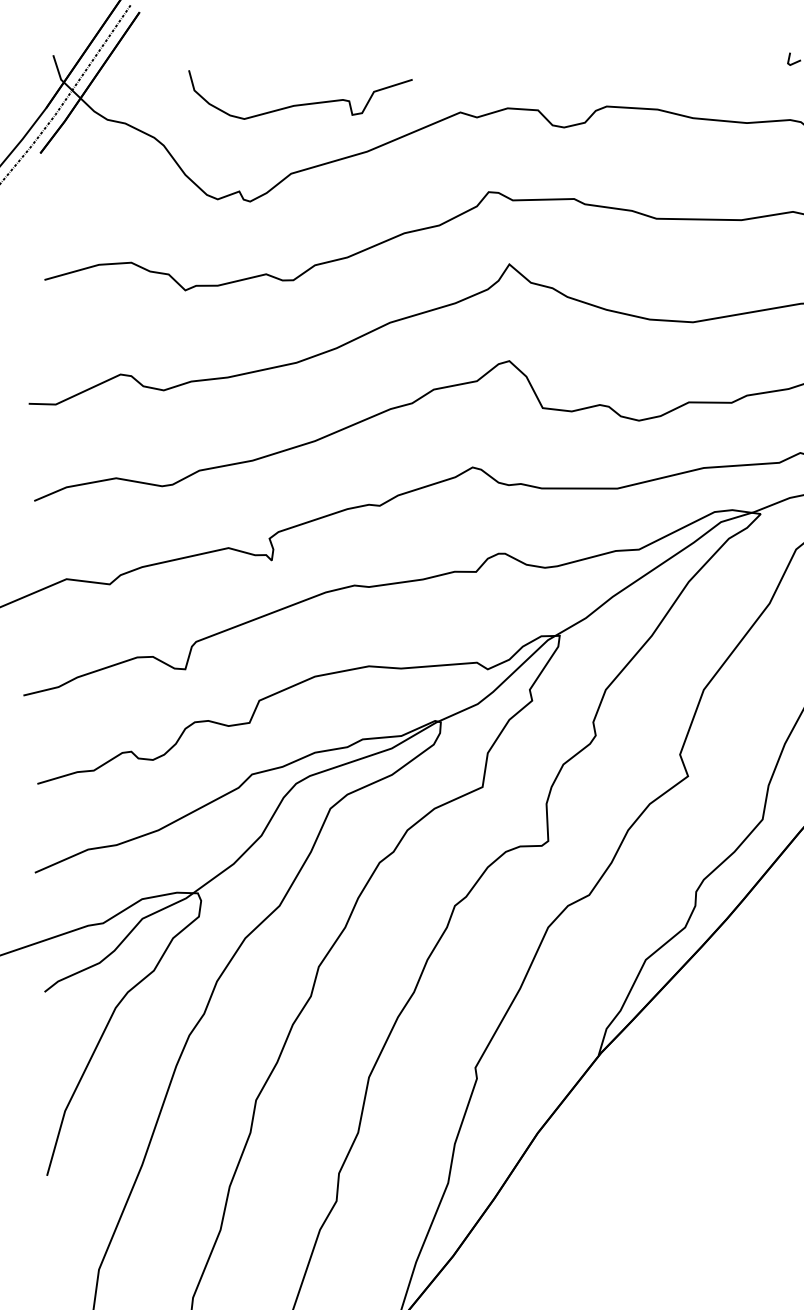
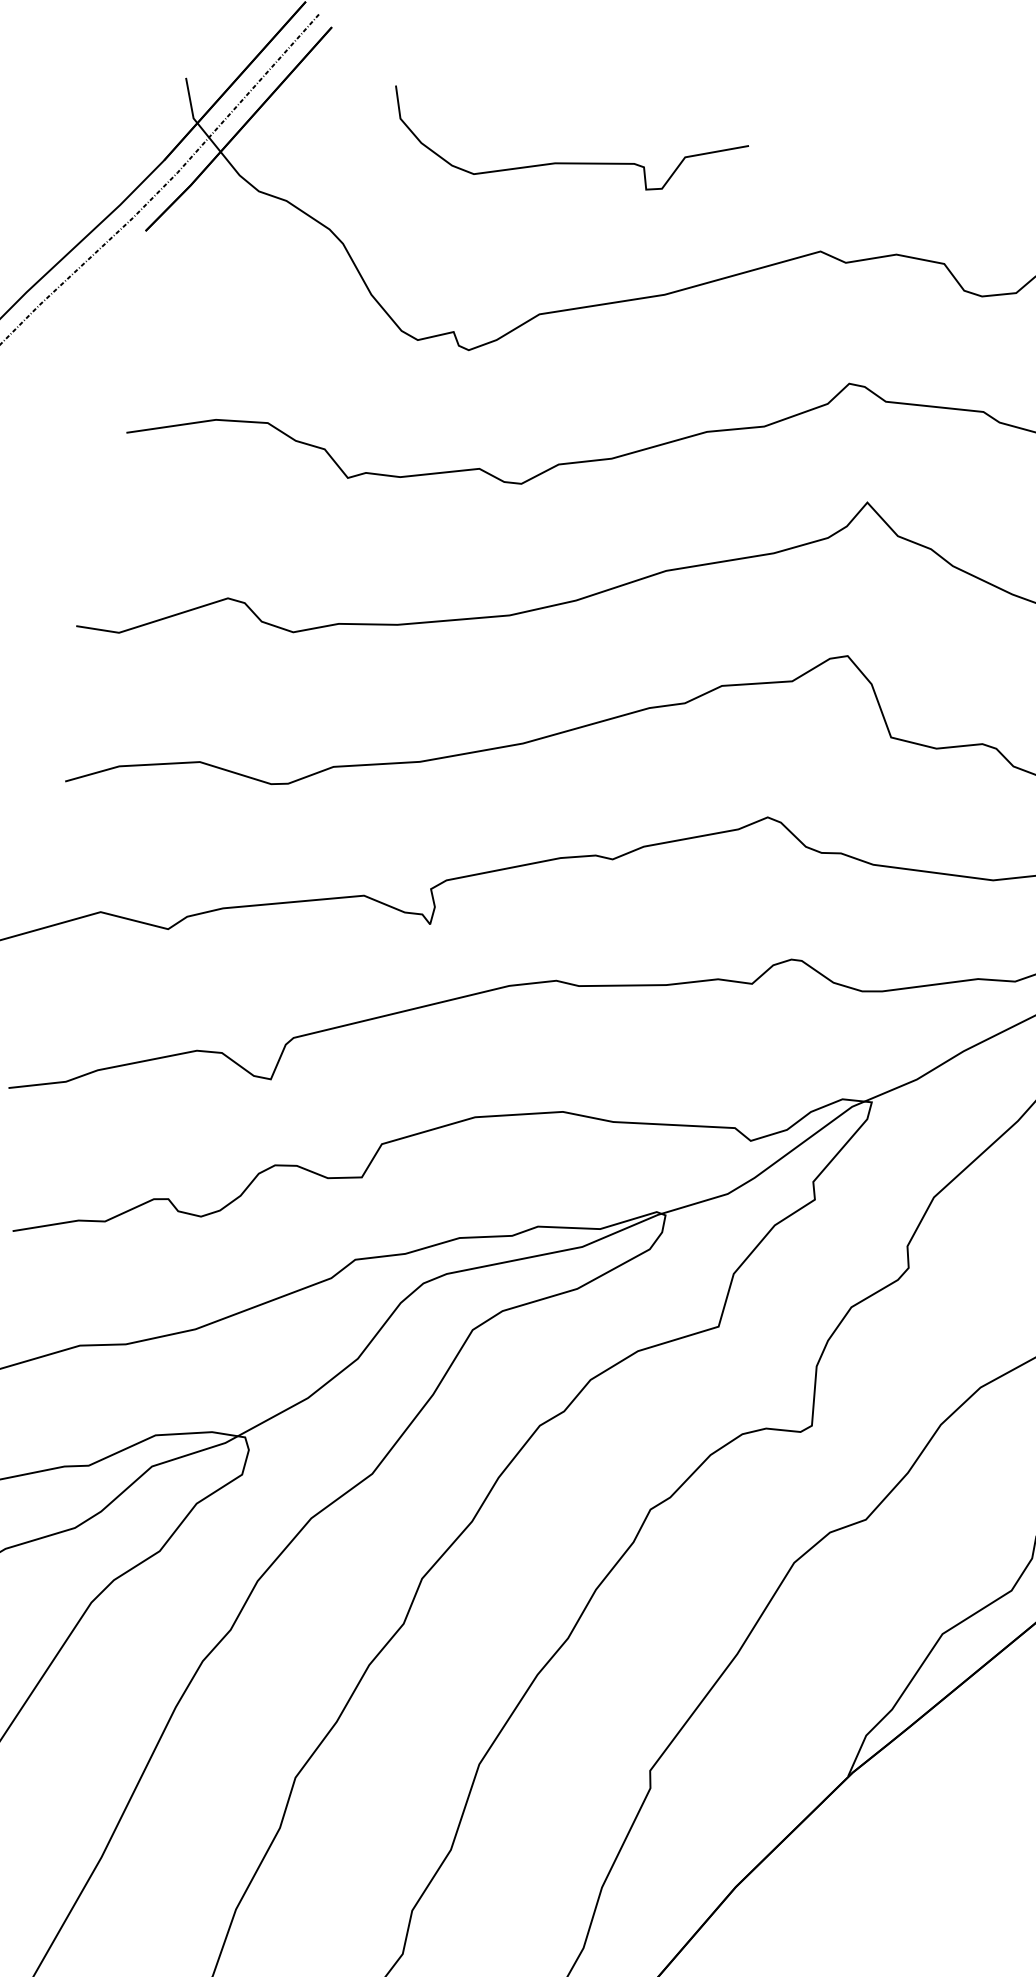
curve: (302, 103) -> (569, 161), moved

